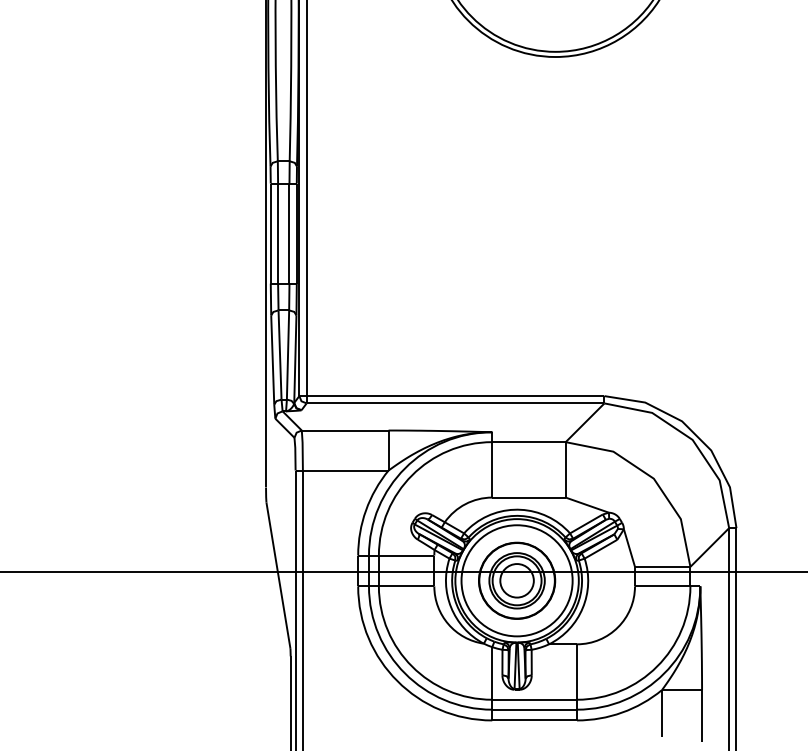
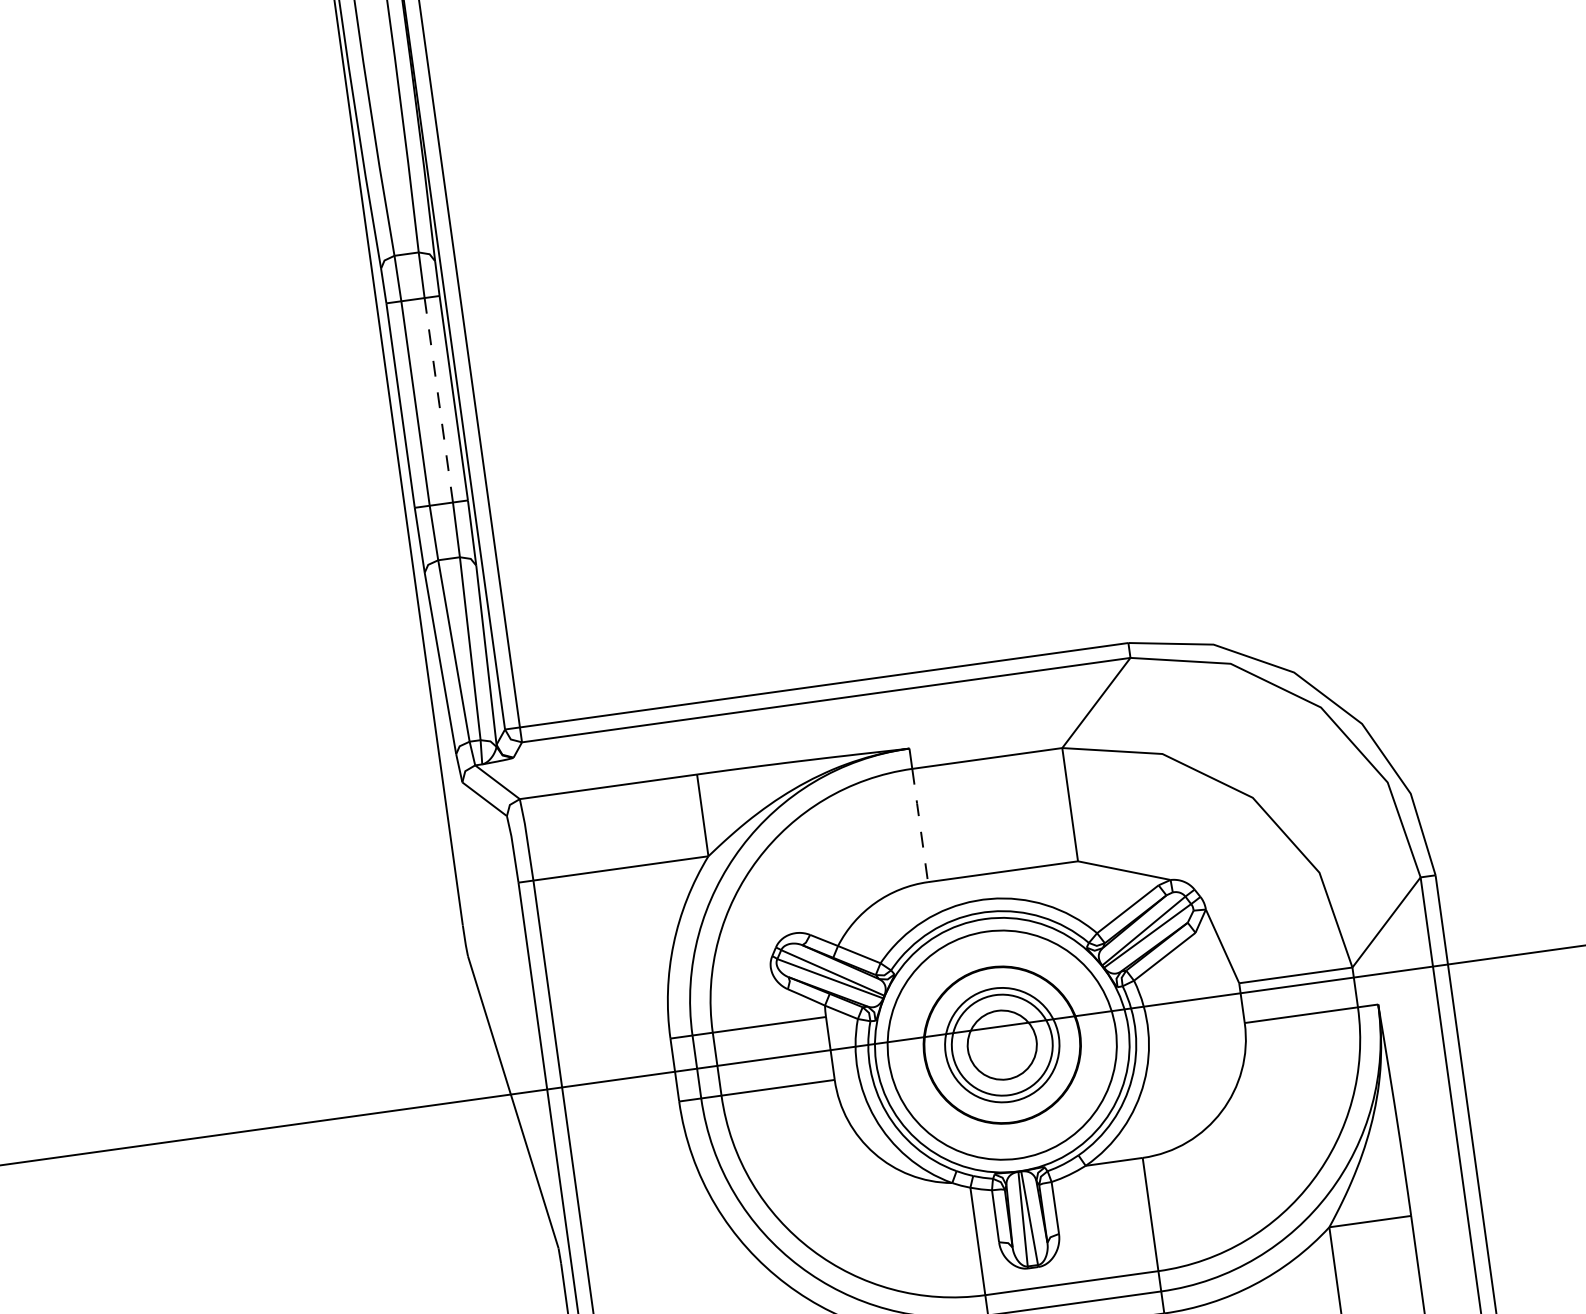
line: (289, 233) -> (438, 400), solid -> dashed
line: (492, 469) -> (920, 824), solid -> dashed

